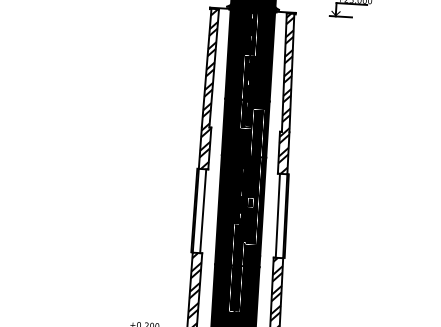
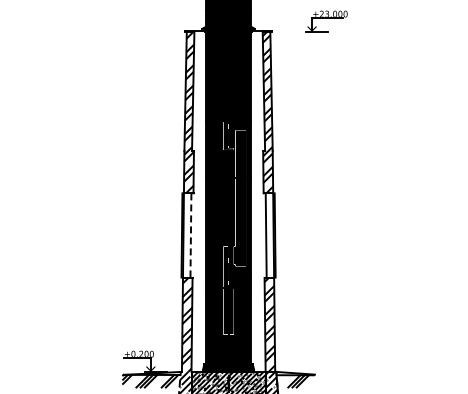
line: (202, 212) -> (190, 236), solid -> dashed

